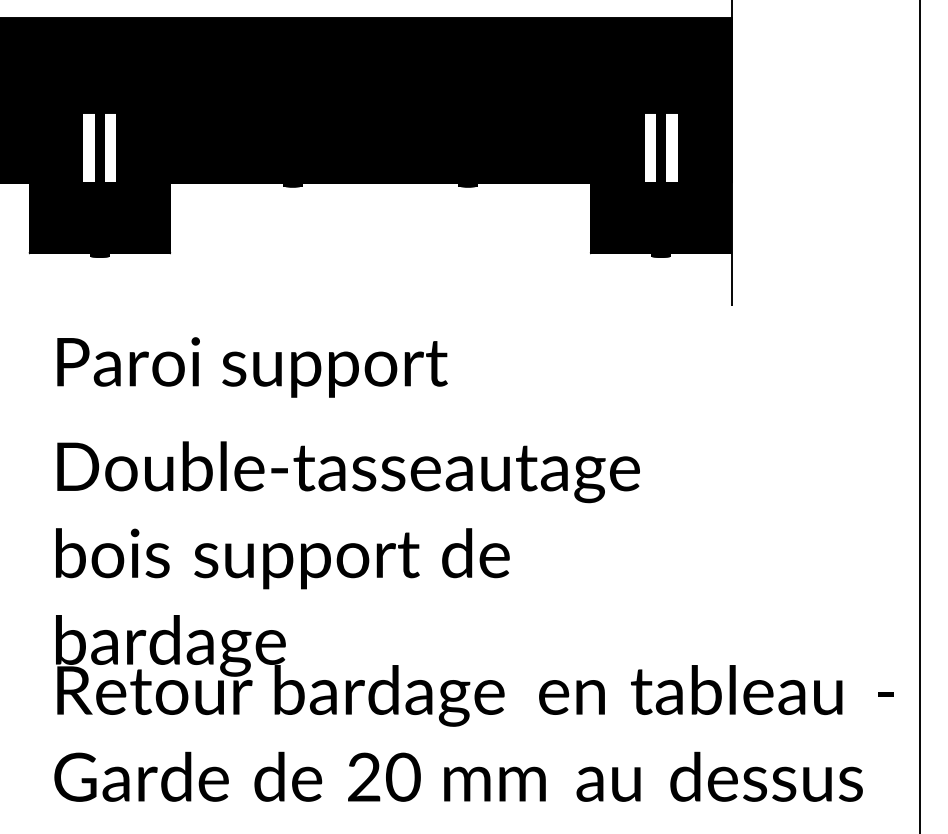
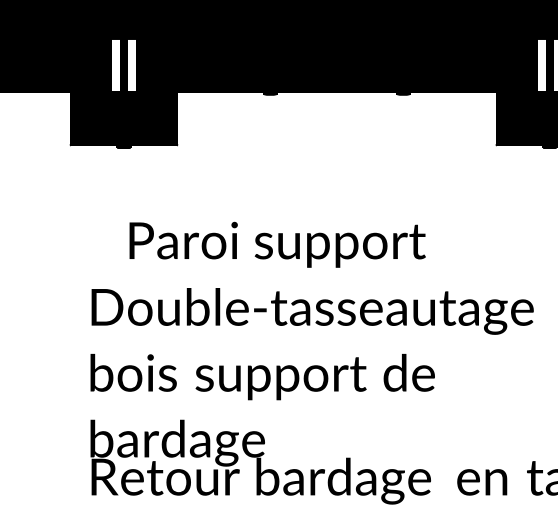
text: (252, 367) -> (277, 244), moved

